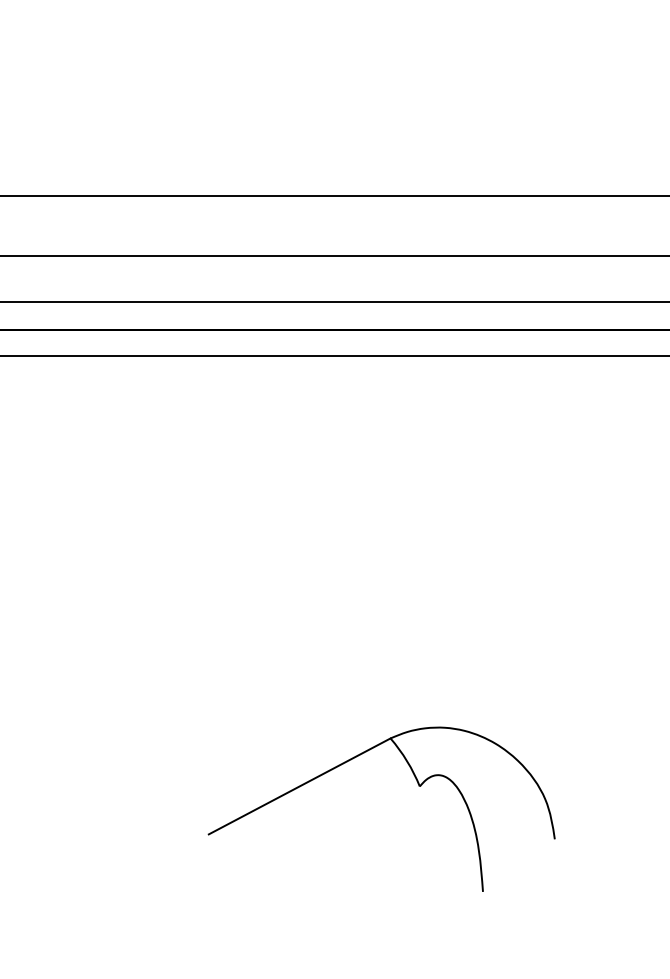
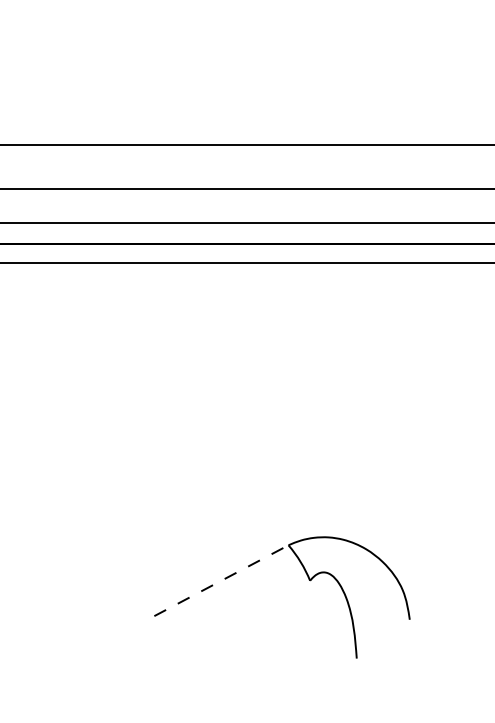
line: (299, 786) -> (221, 580), solid -> dashed

